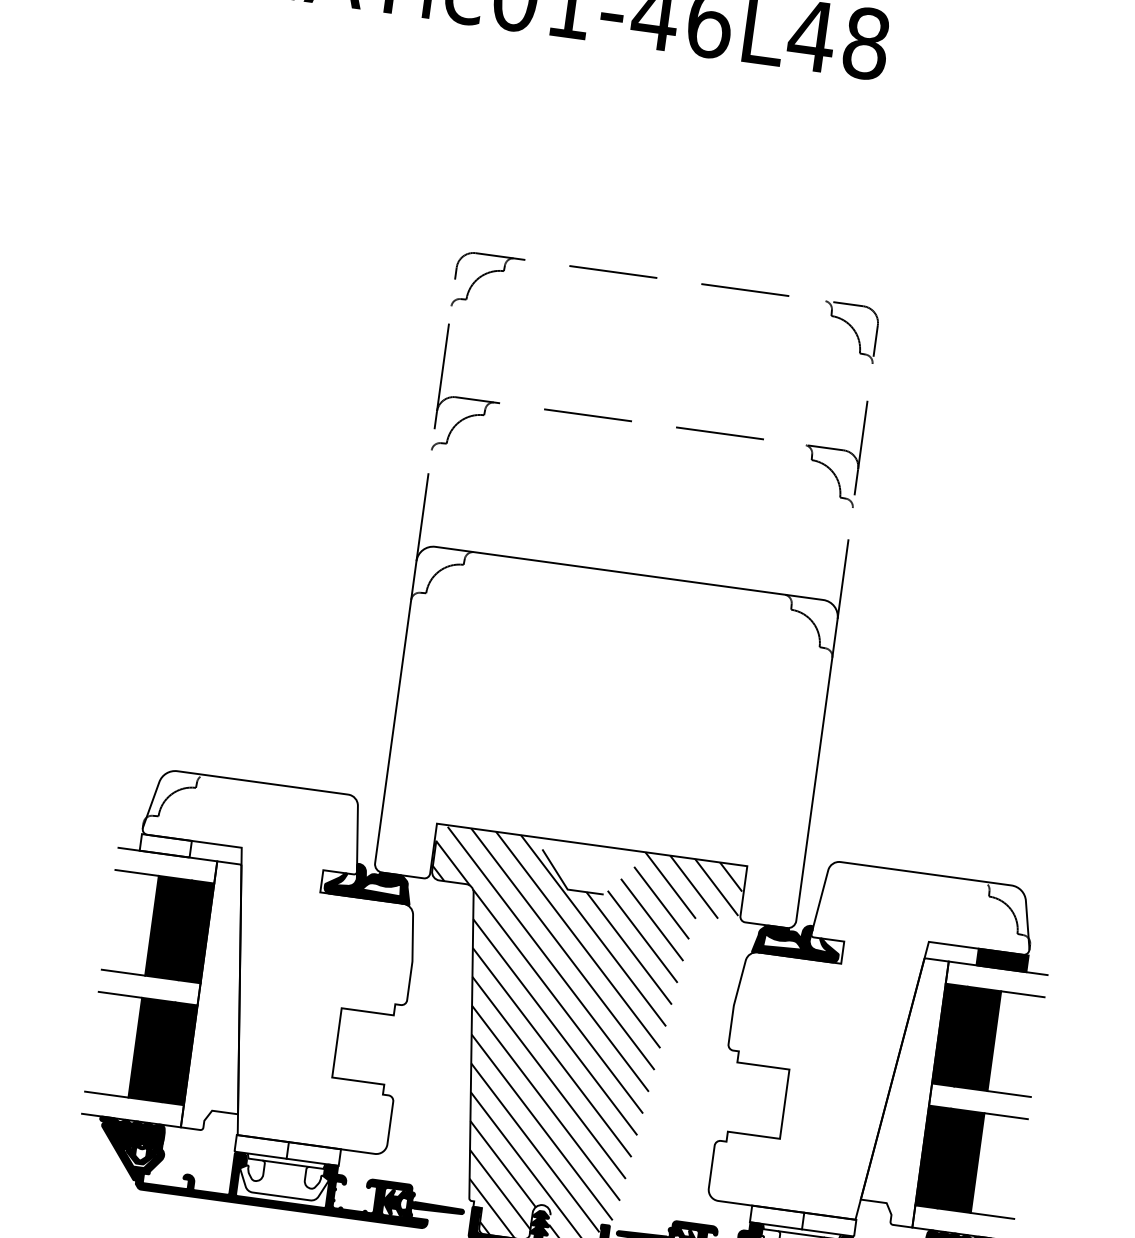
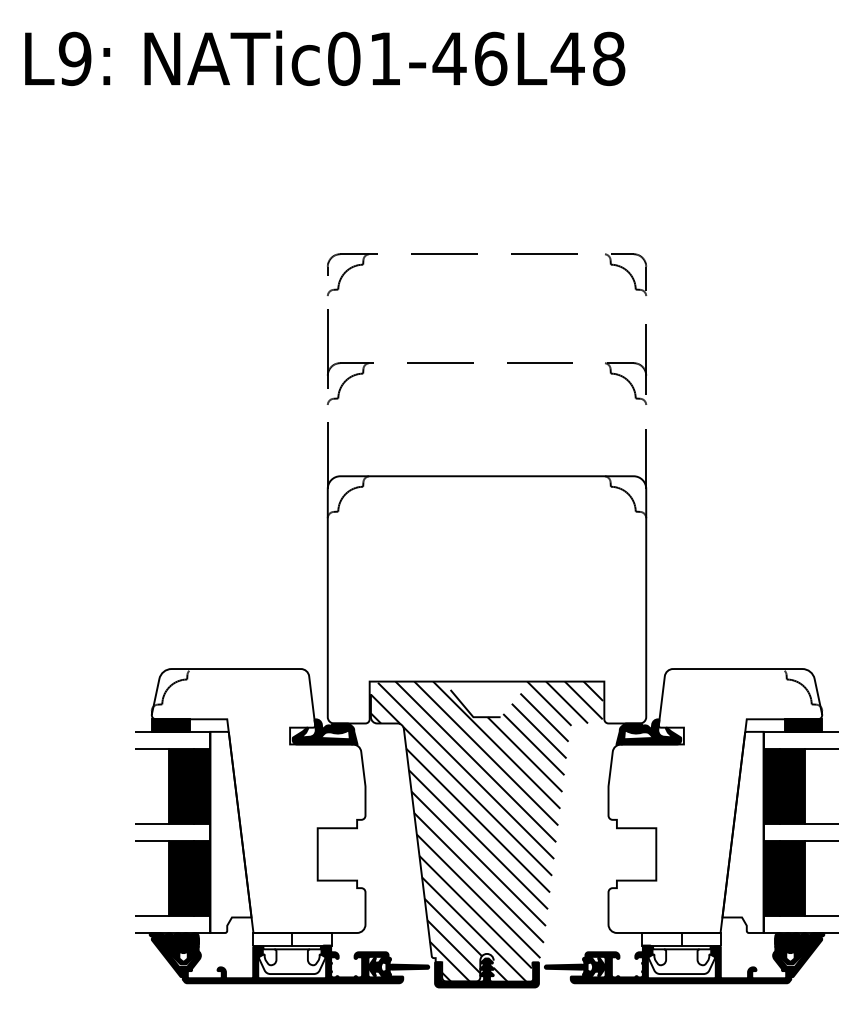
fill: (165, 845) -> (170, 725), added

